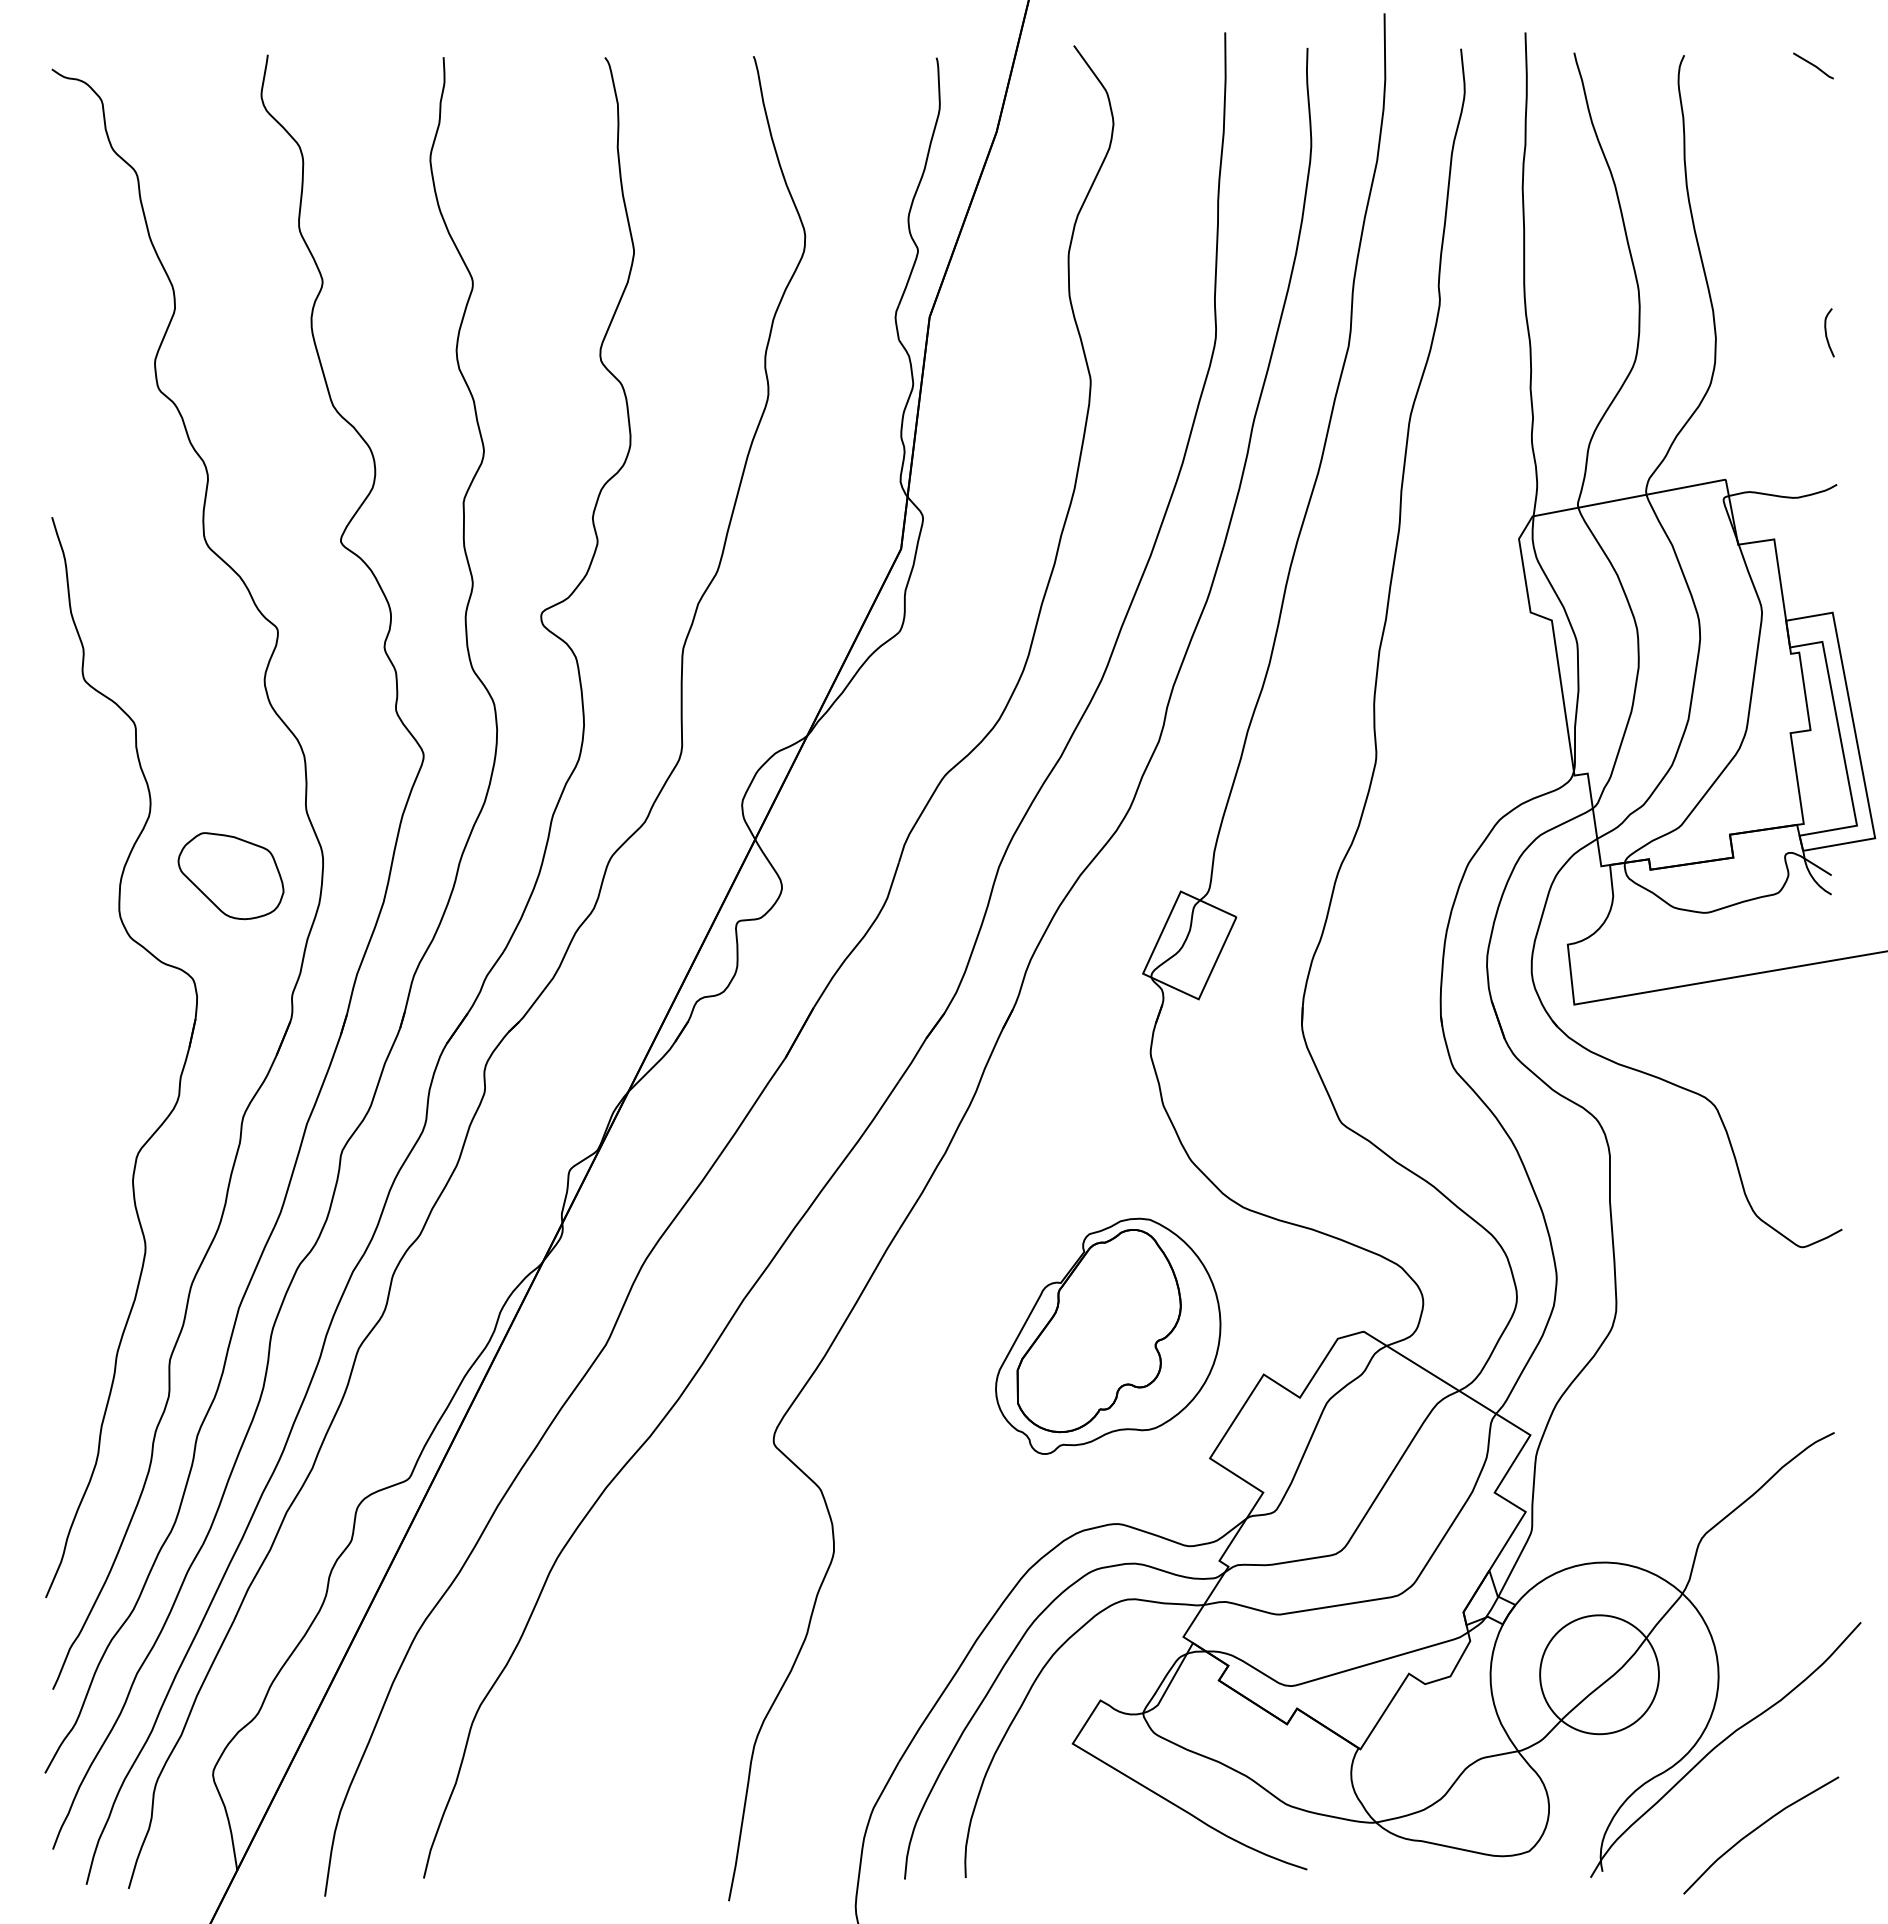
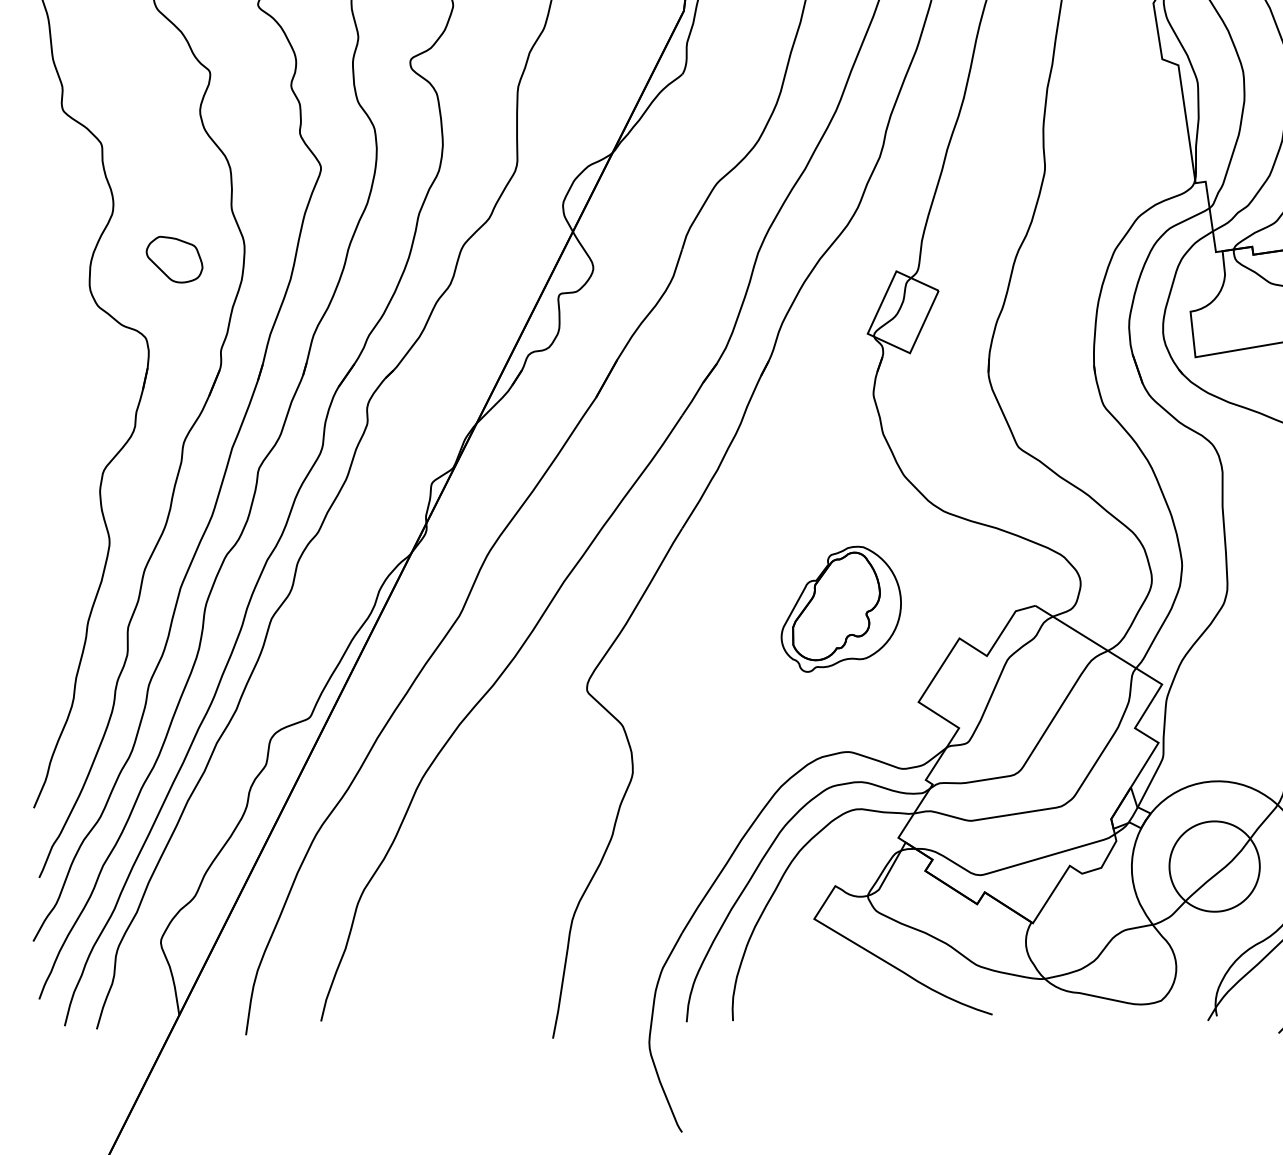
part: (230, 876) -> (174, 259), size x0.7
part: (1108, 1335) -> (841, 608), size x0.7

